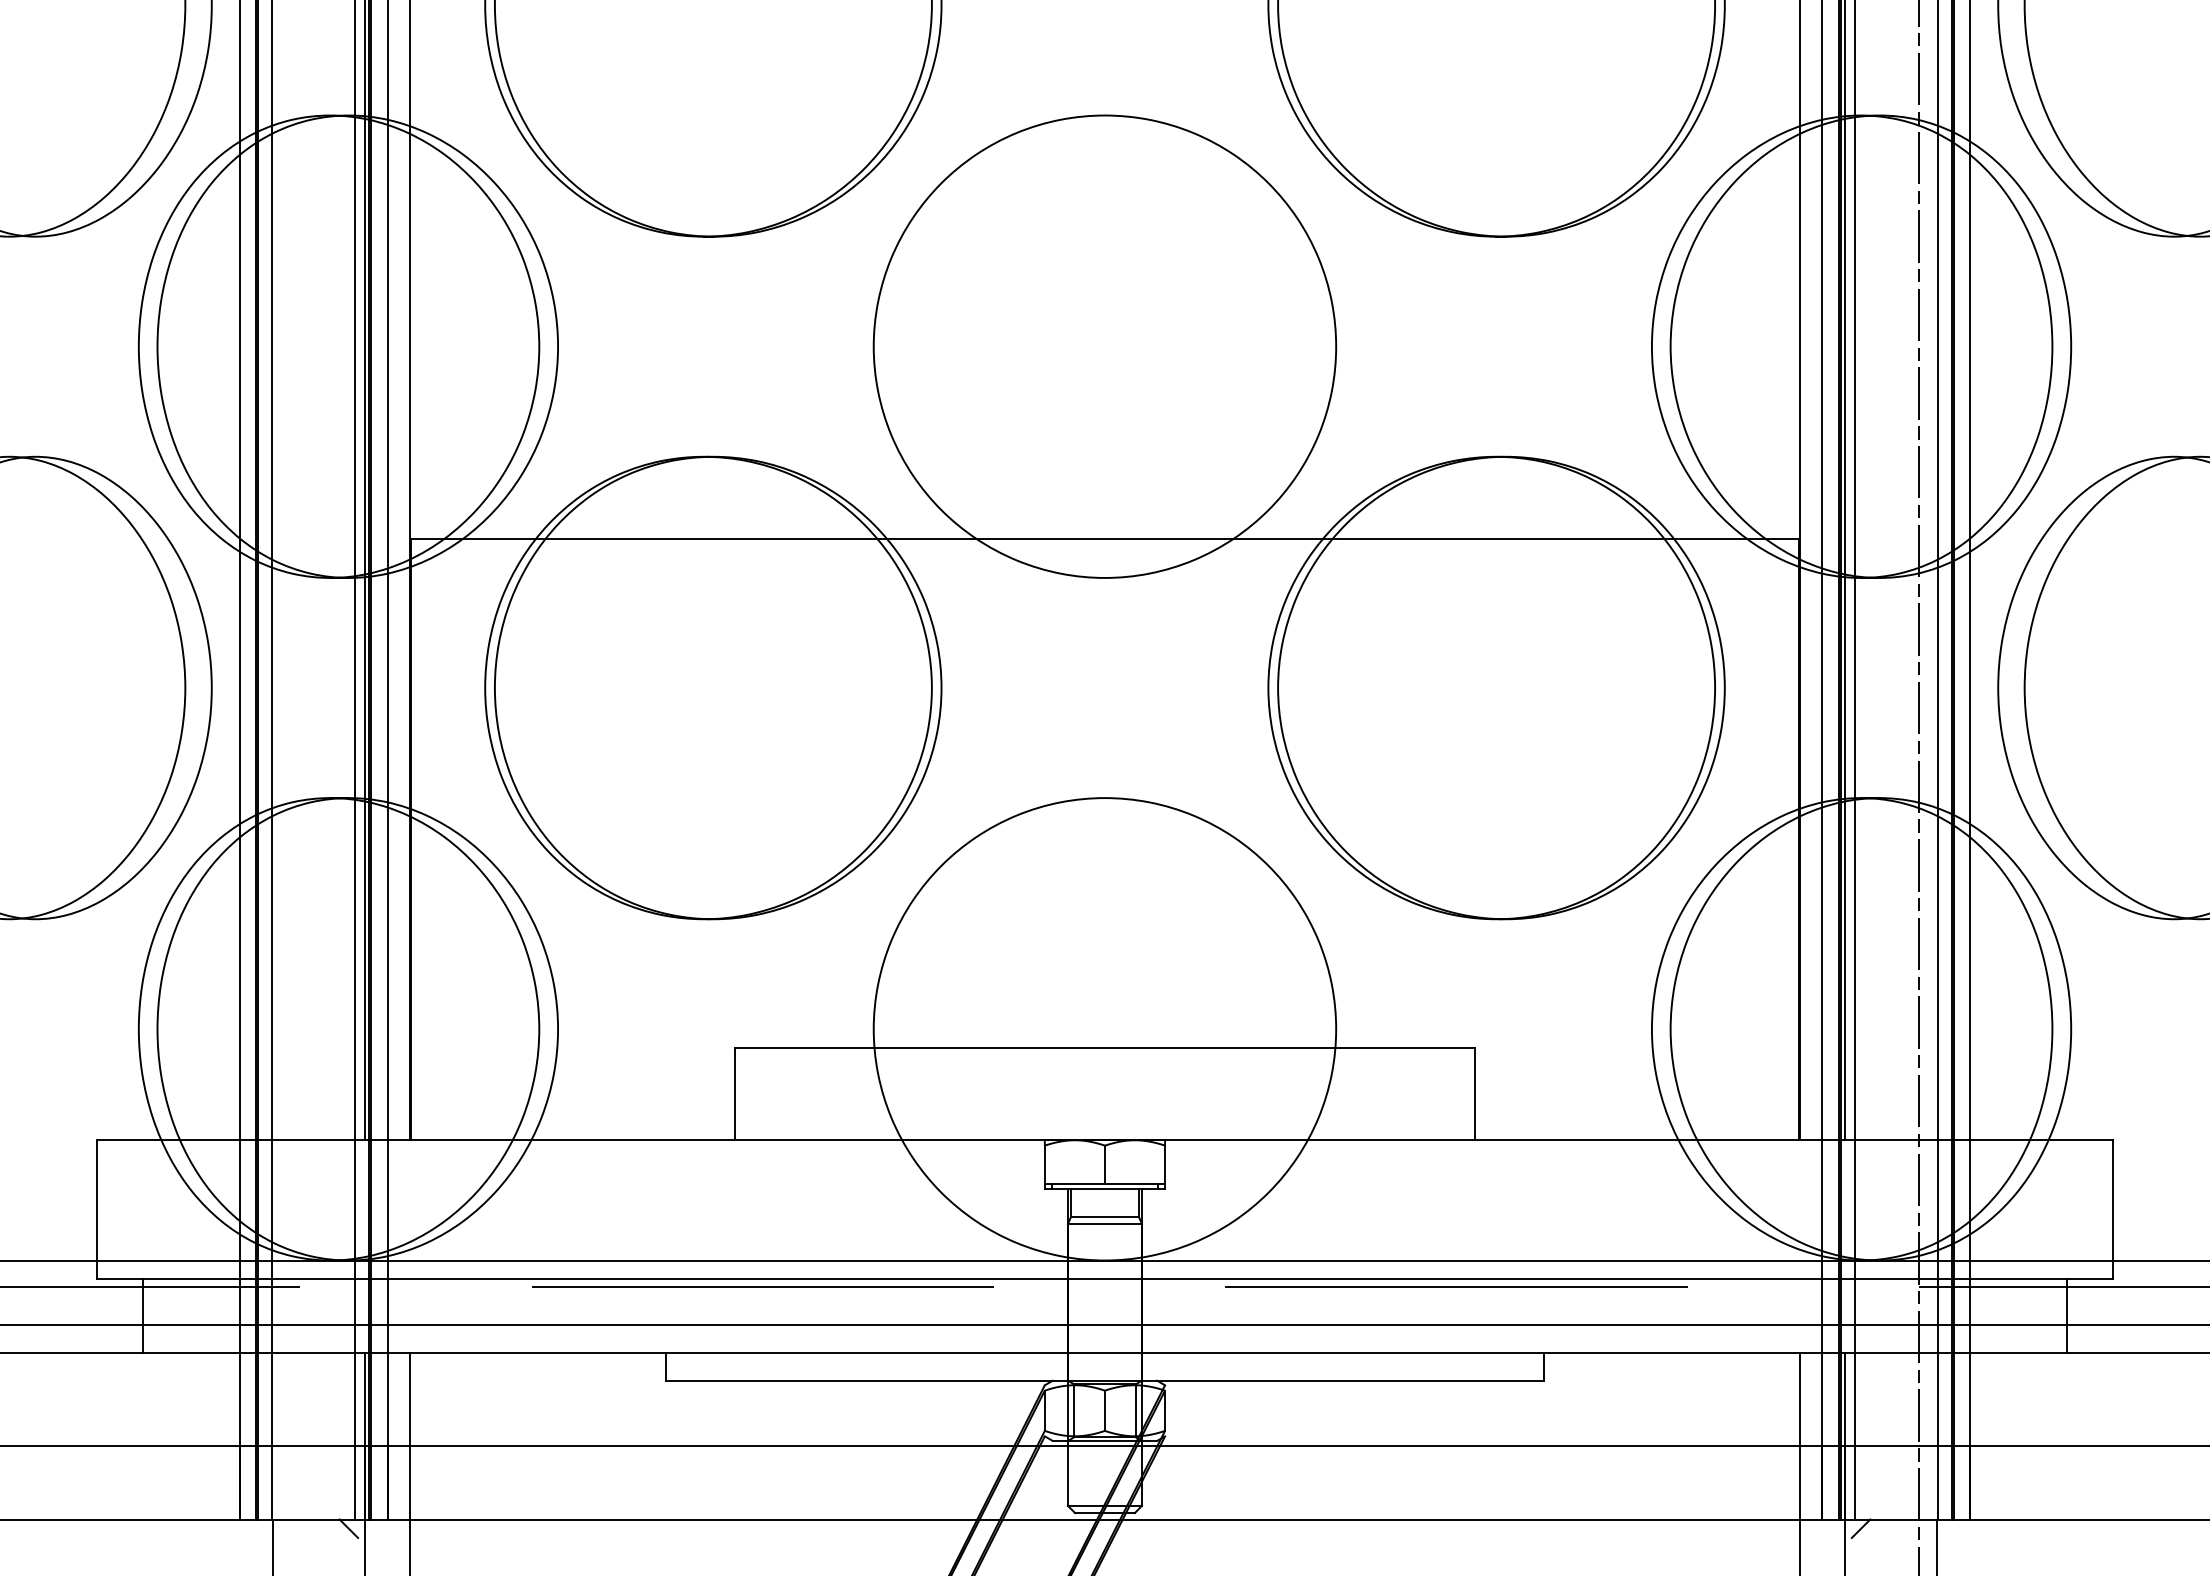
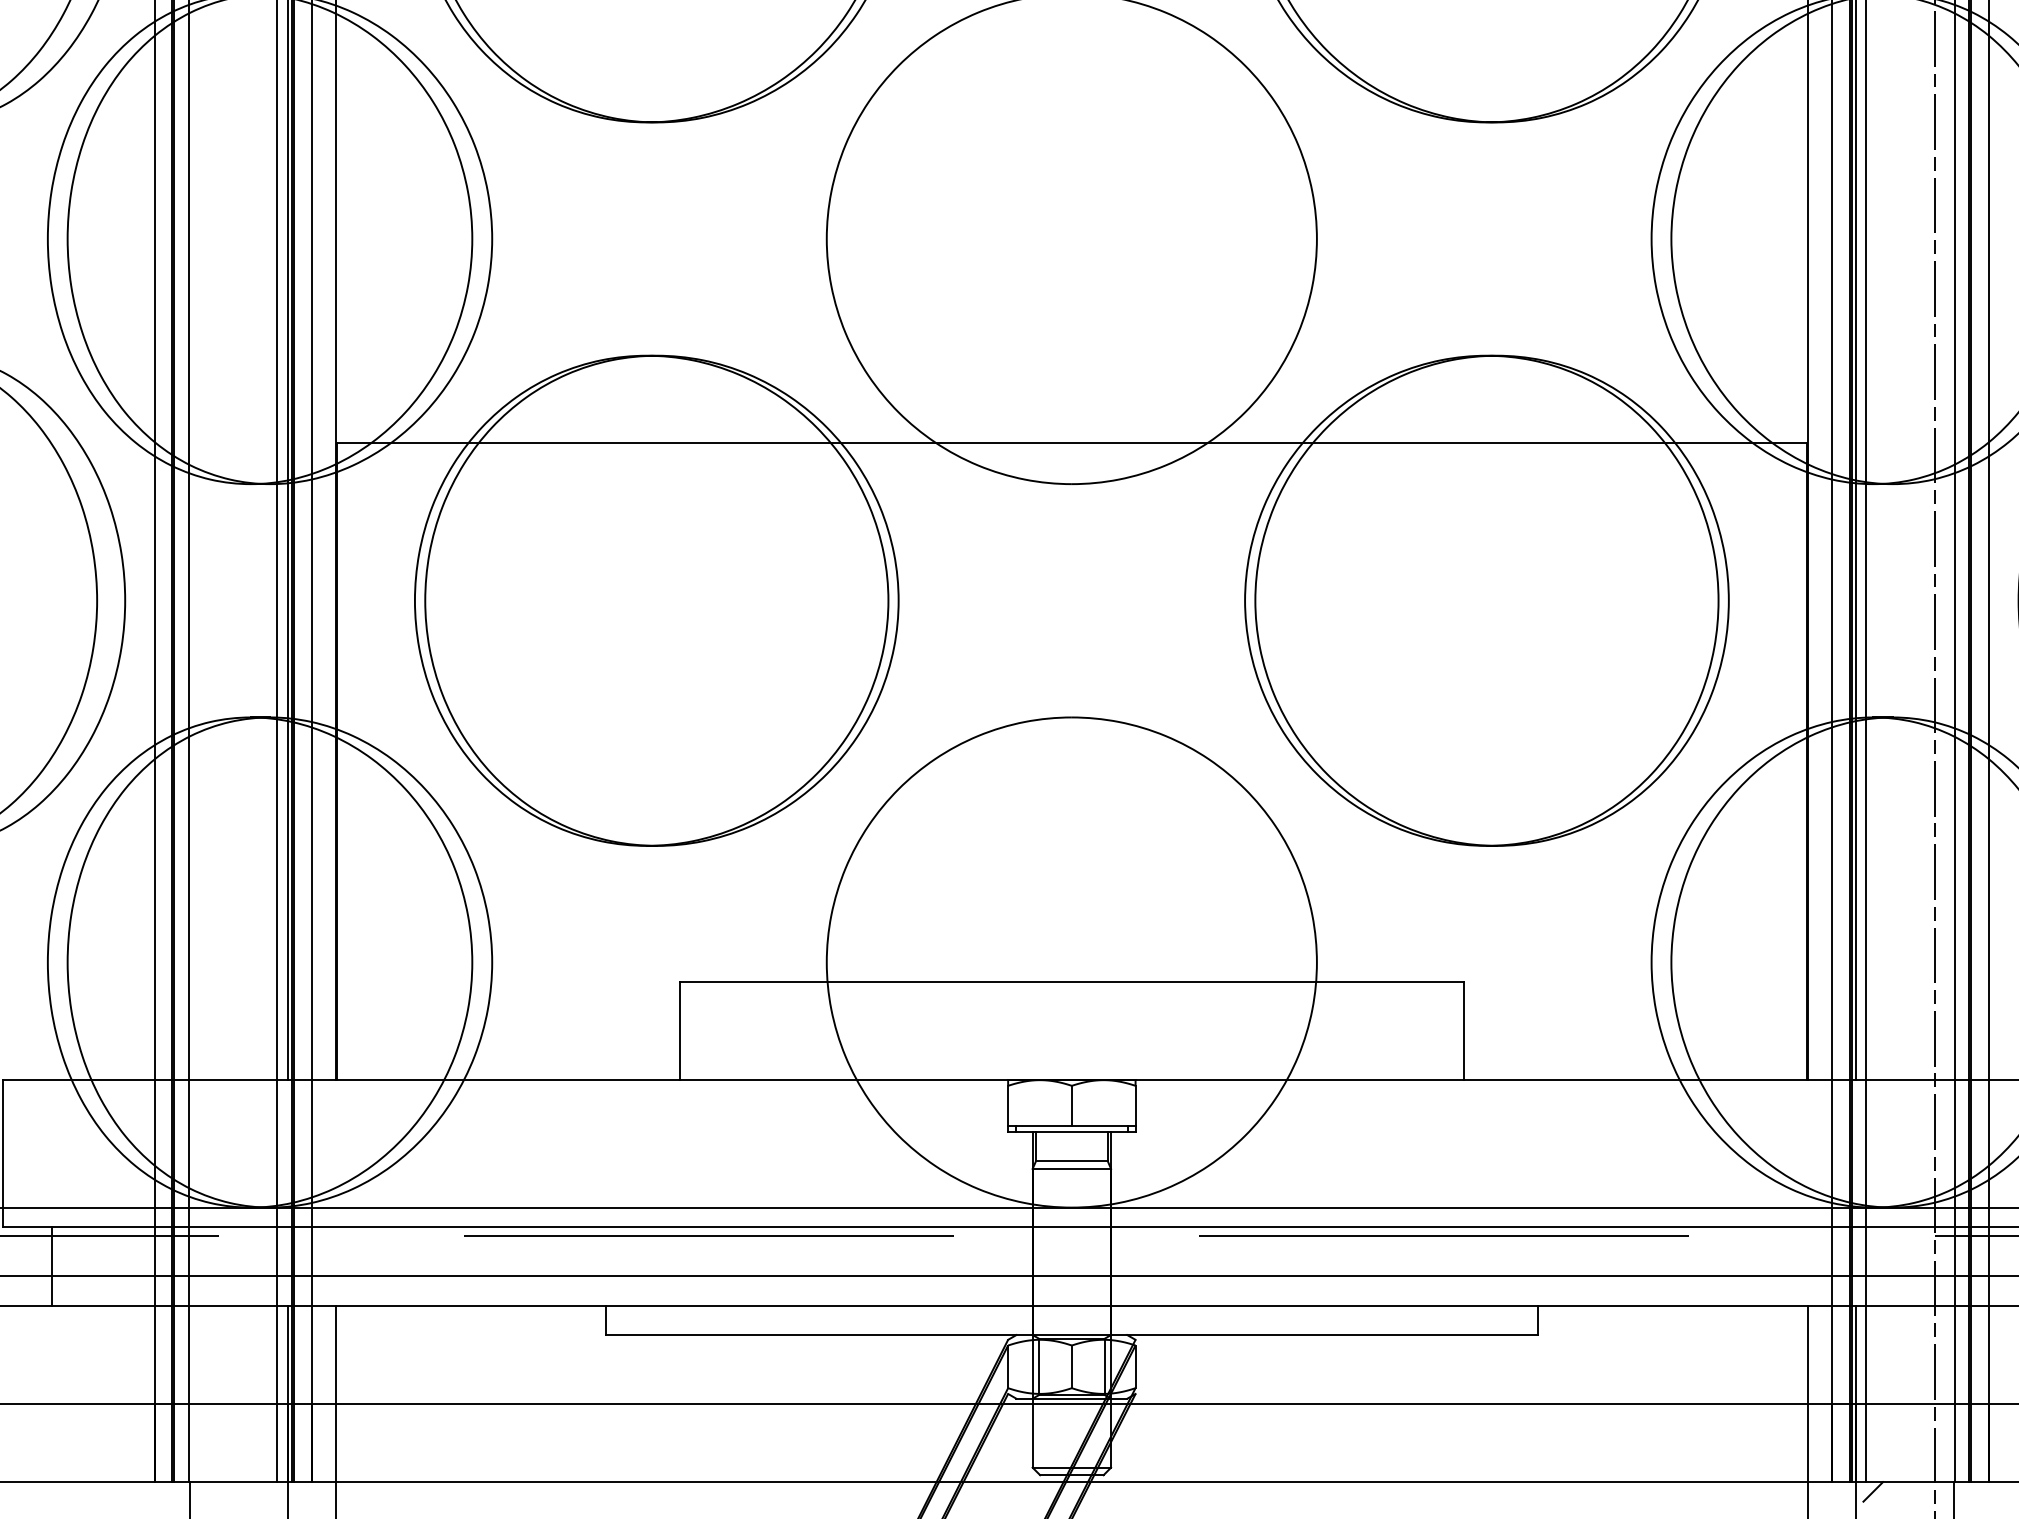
line: (348, 1528) -> (270, 1491), removed

